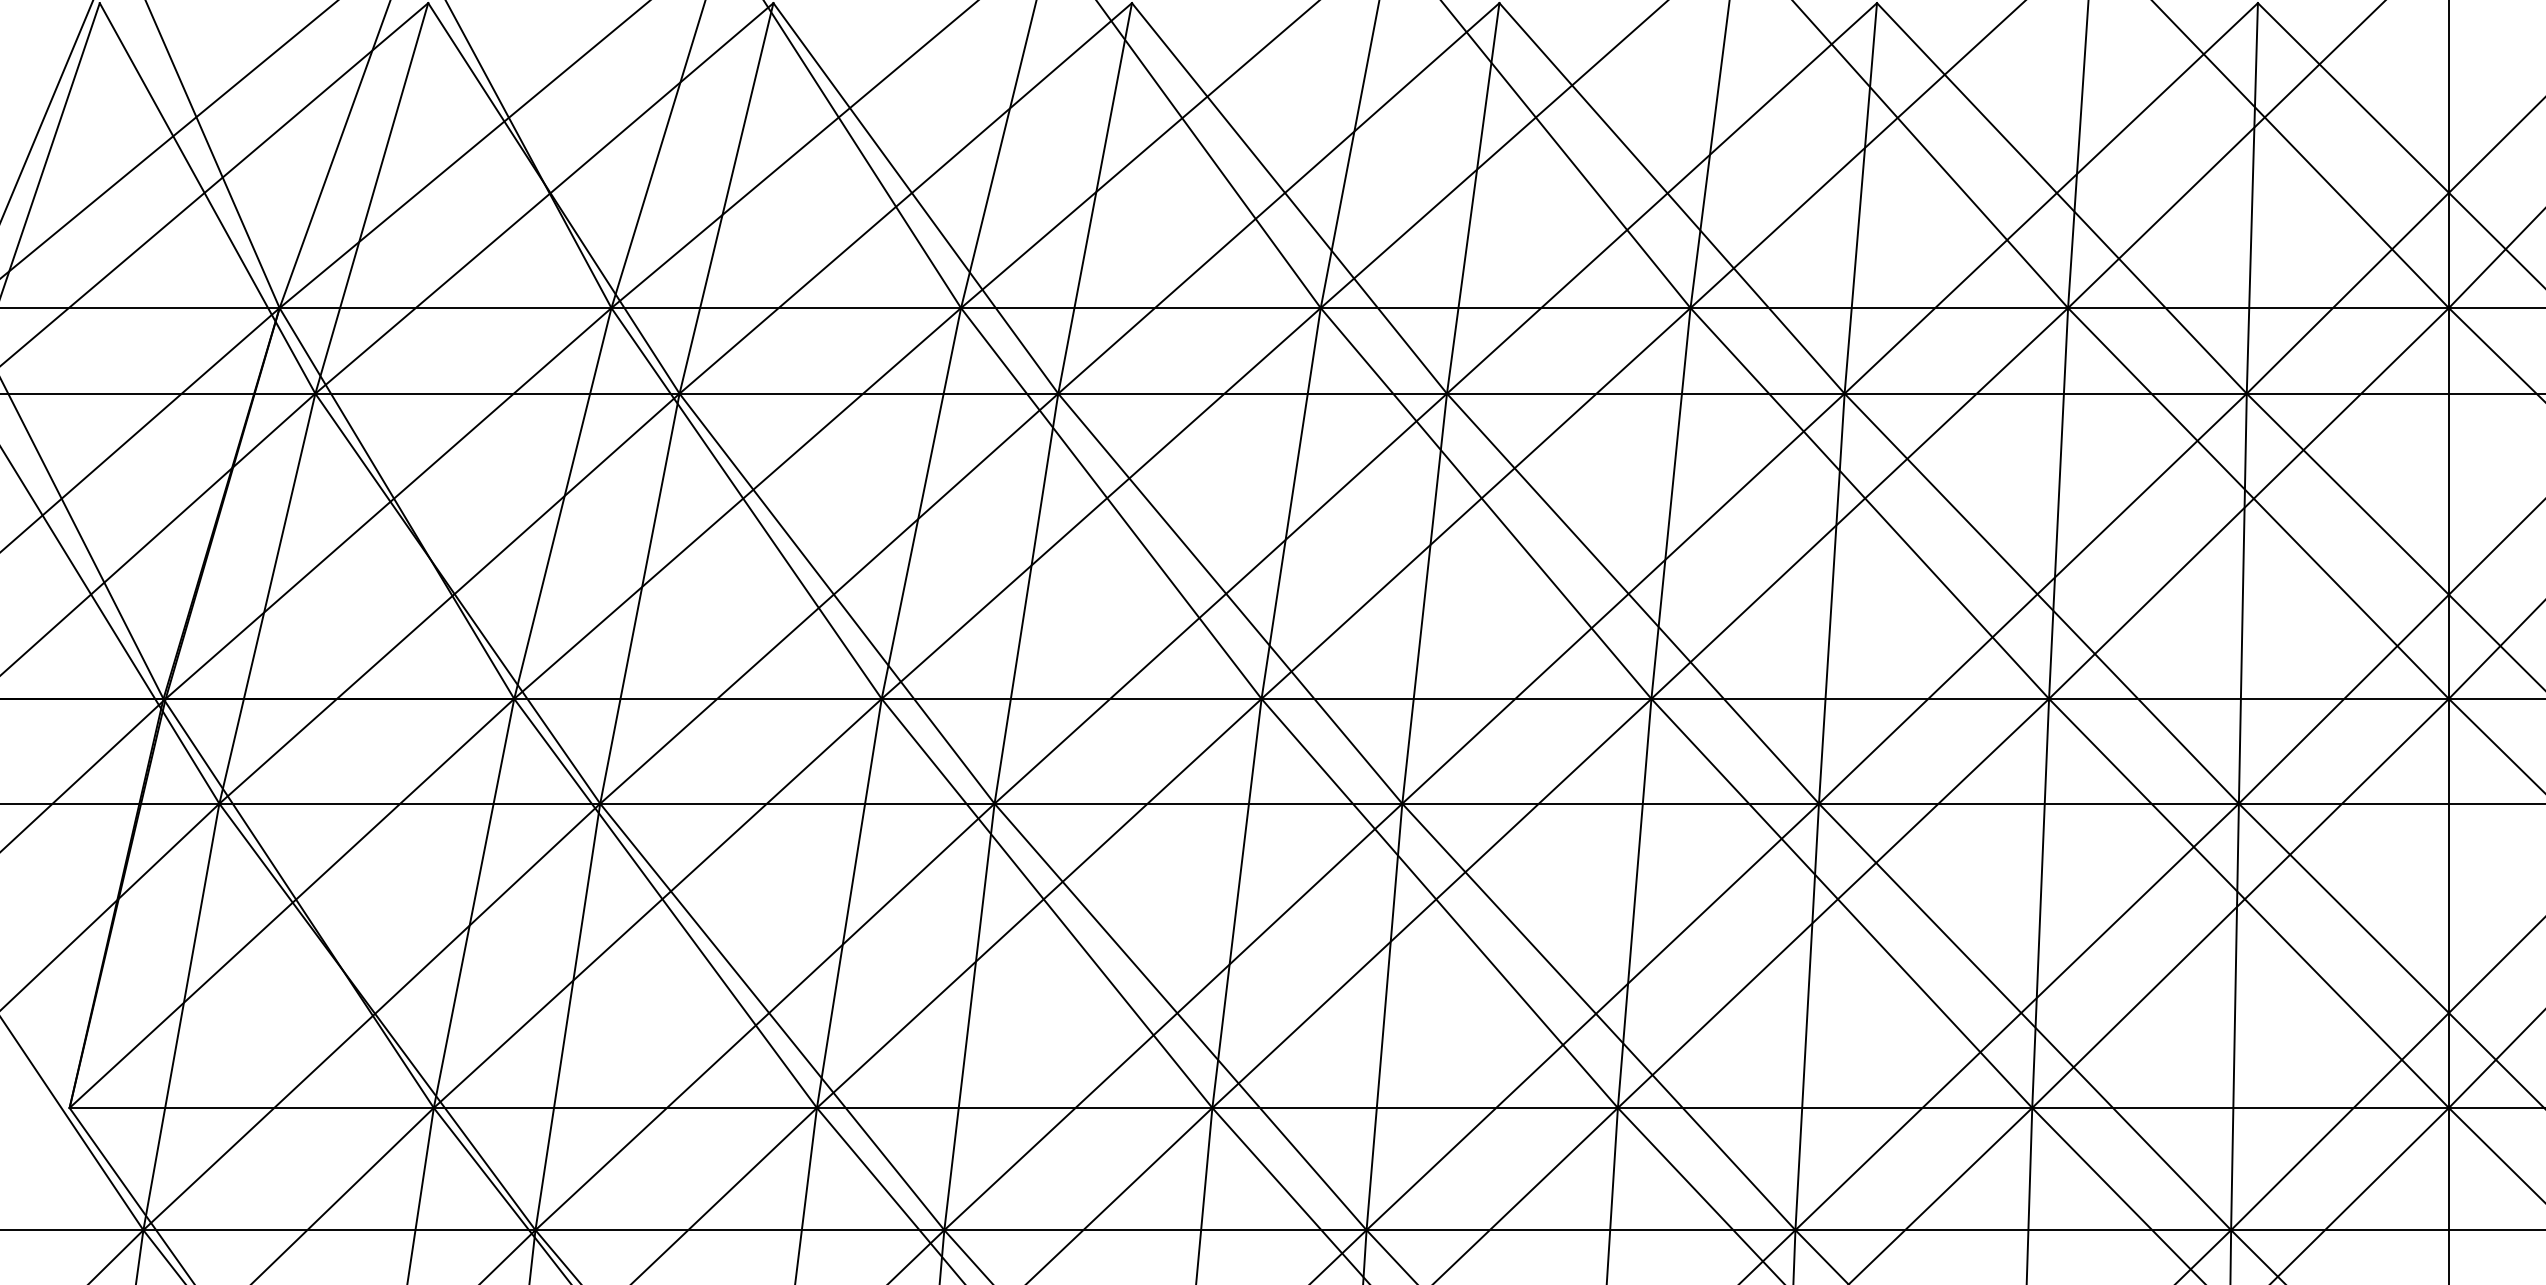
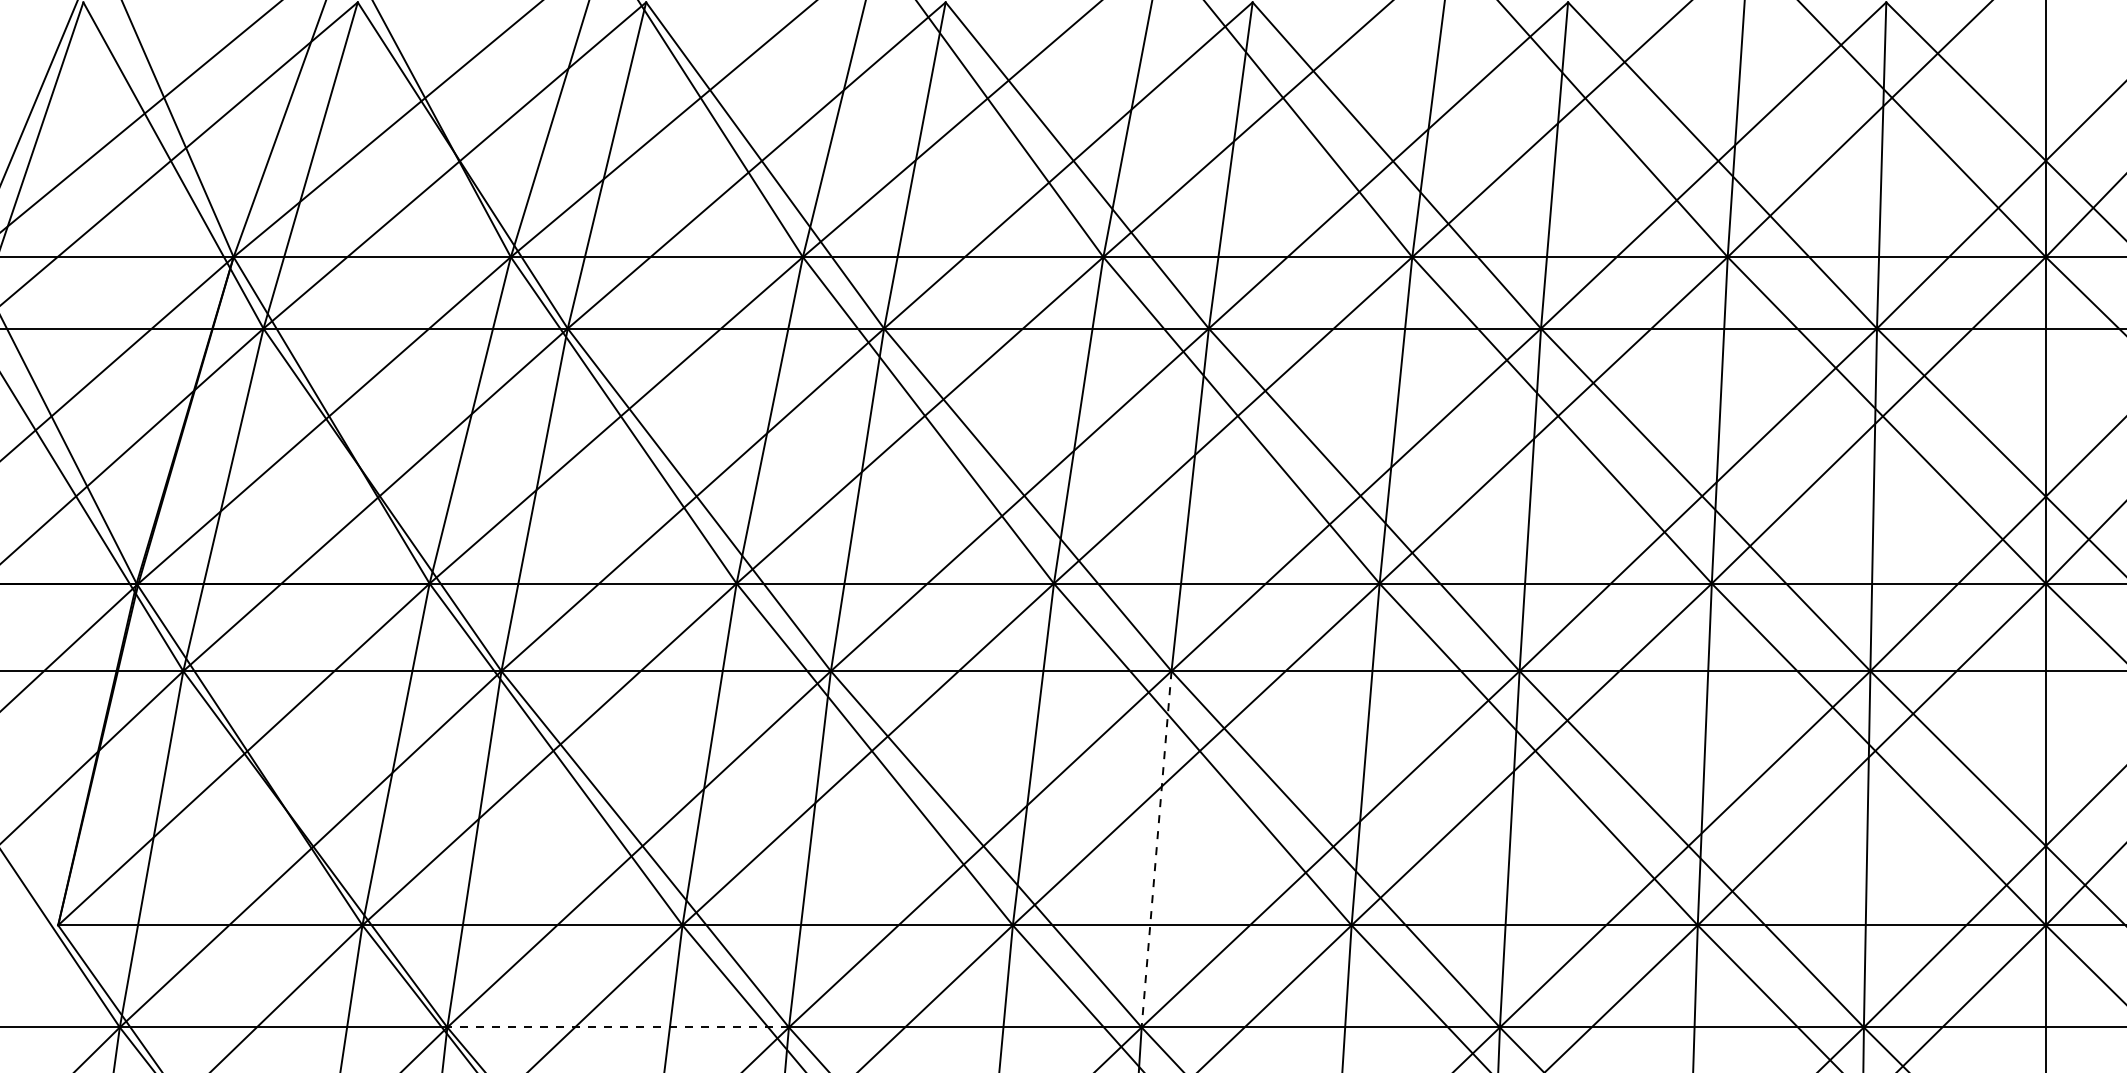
line: (1384, 1016) -> (1156, 848), solid -> dashed
line: (739, 1230) -> (617, 1027), solid -> dashed

